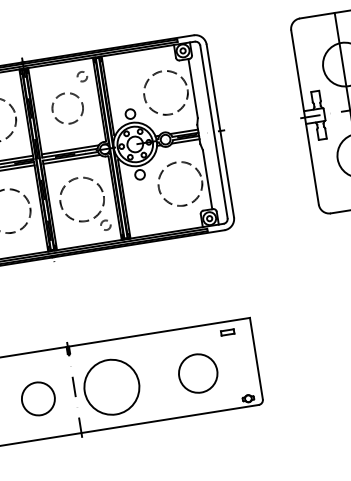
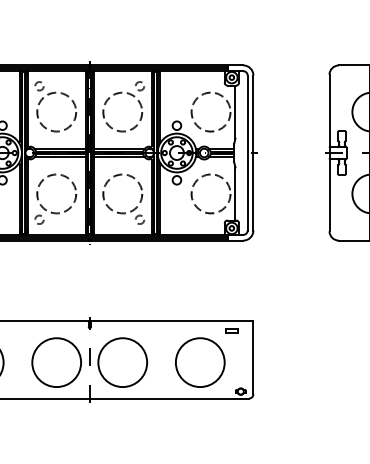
circle: (67, 107) -> (122, 111), size x1.43
circle: (198, 373) -> (200, 362), size x1.43
circle: (38, 398) -> (56, 362), size x1.67

